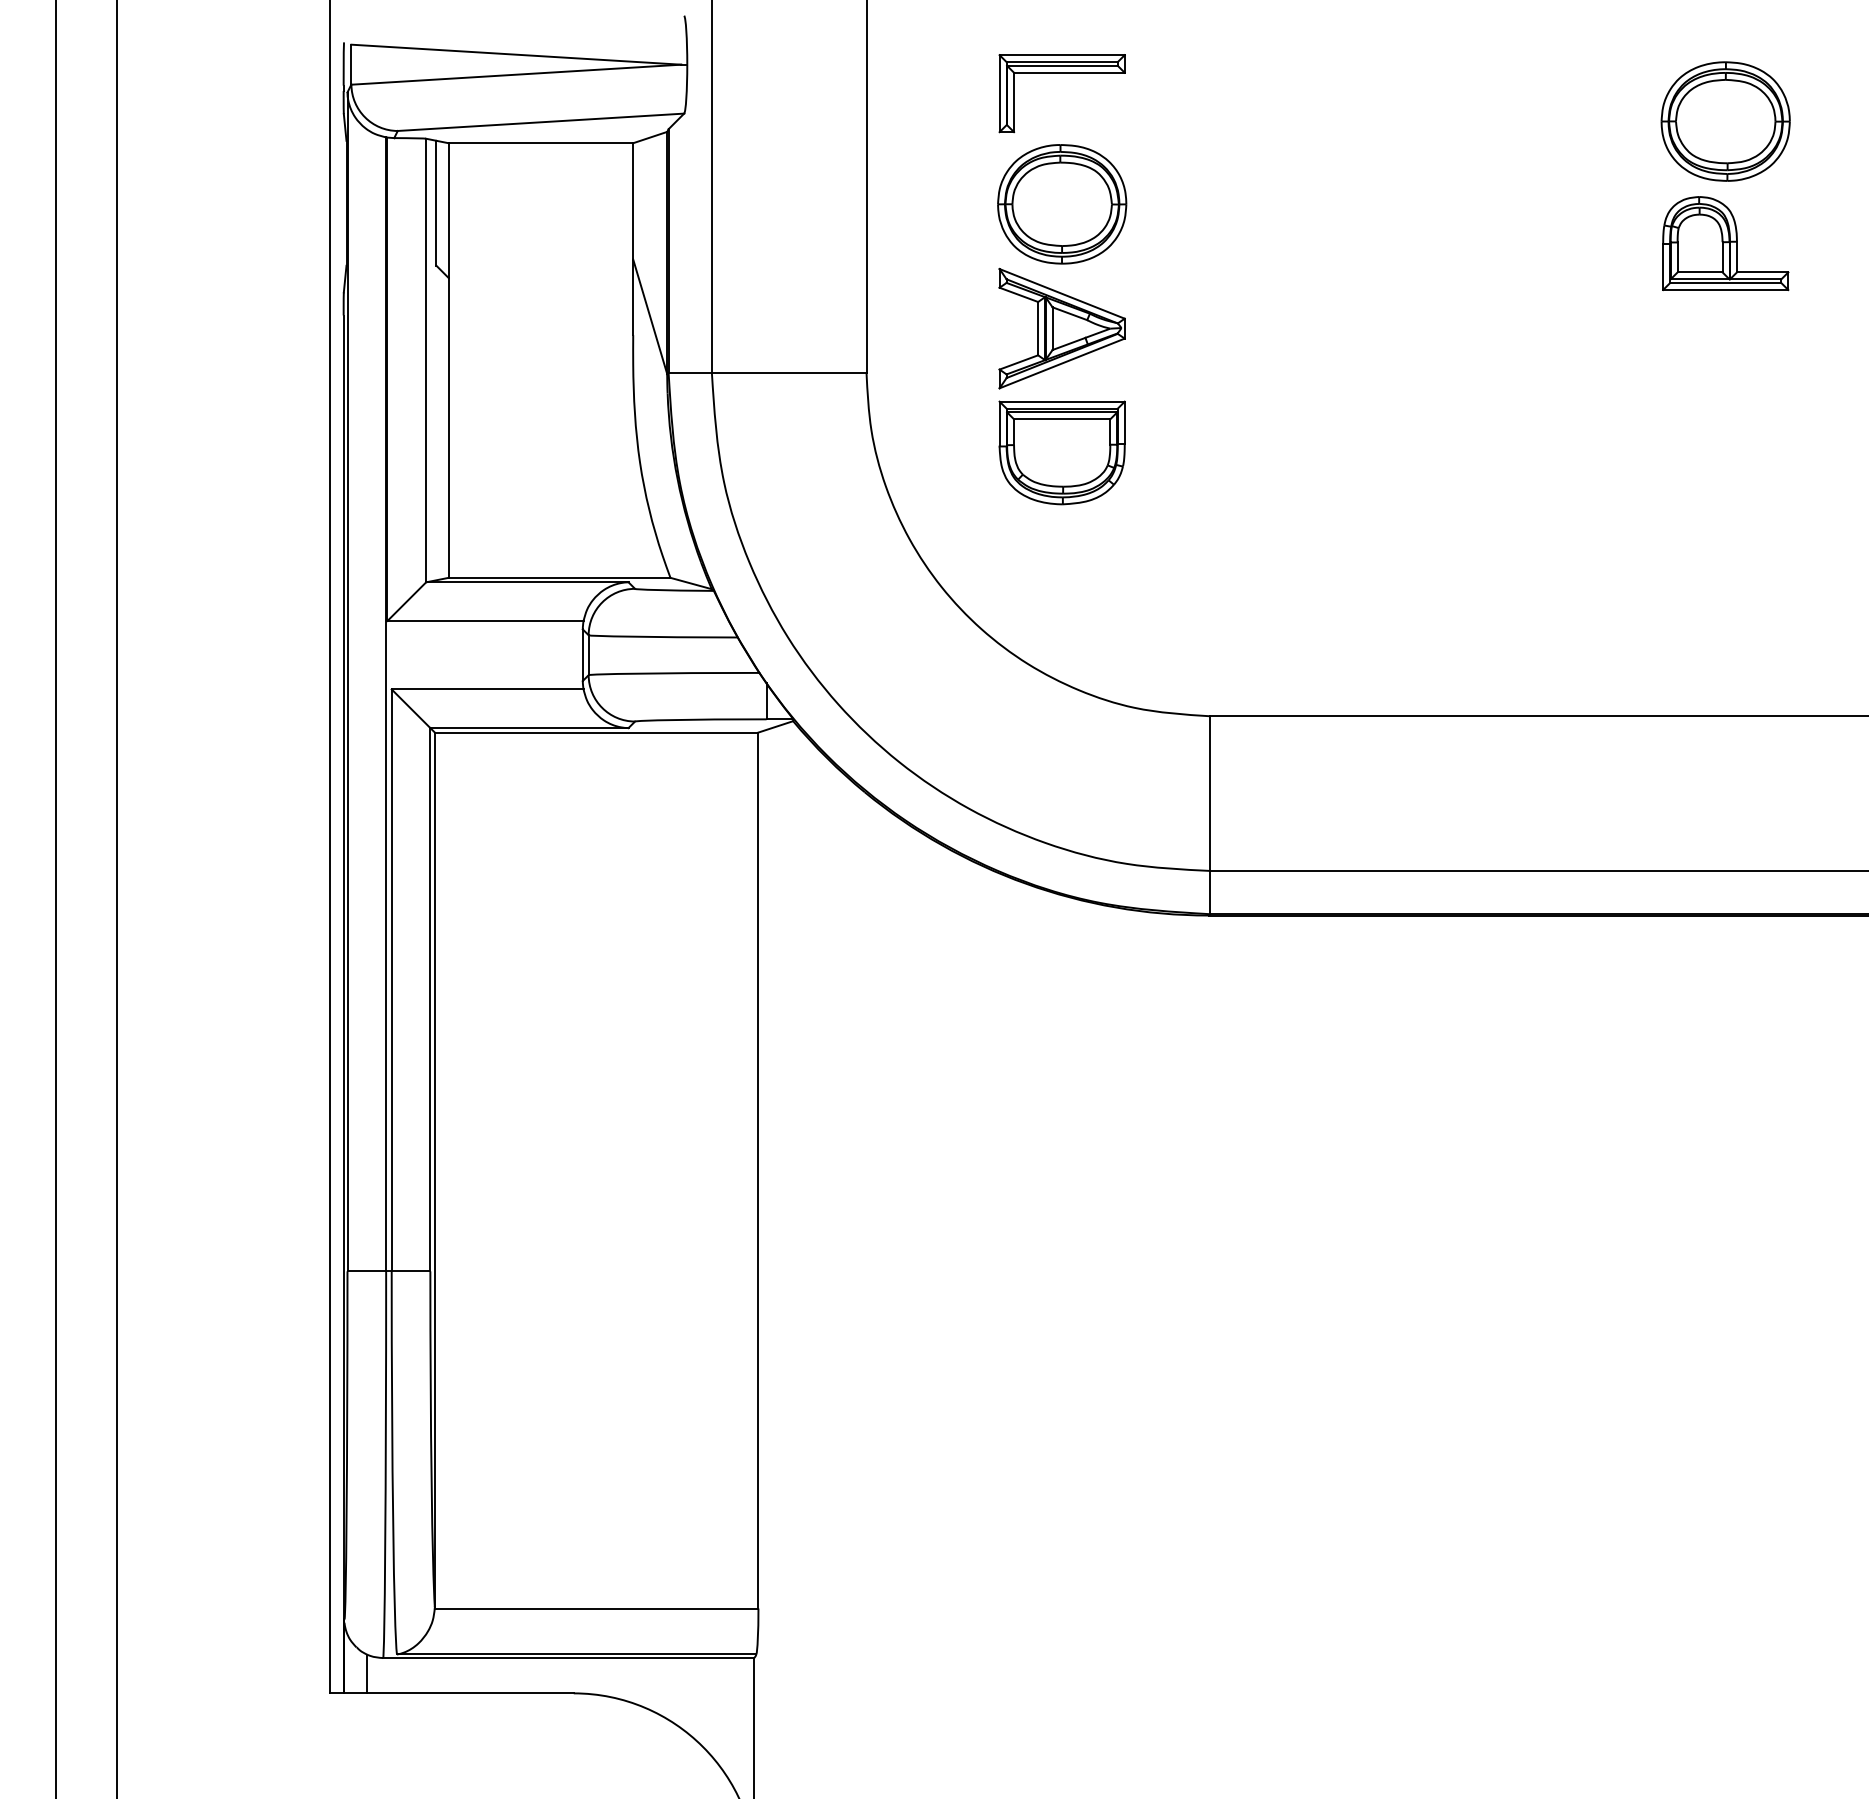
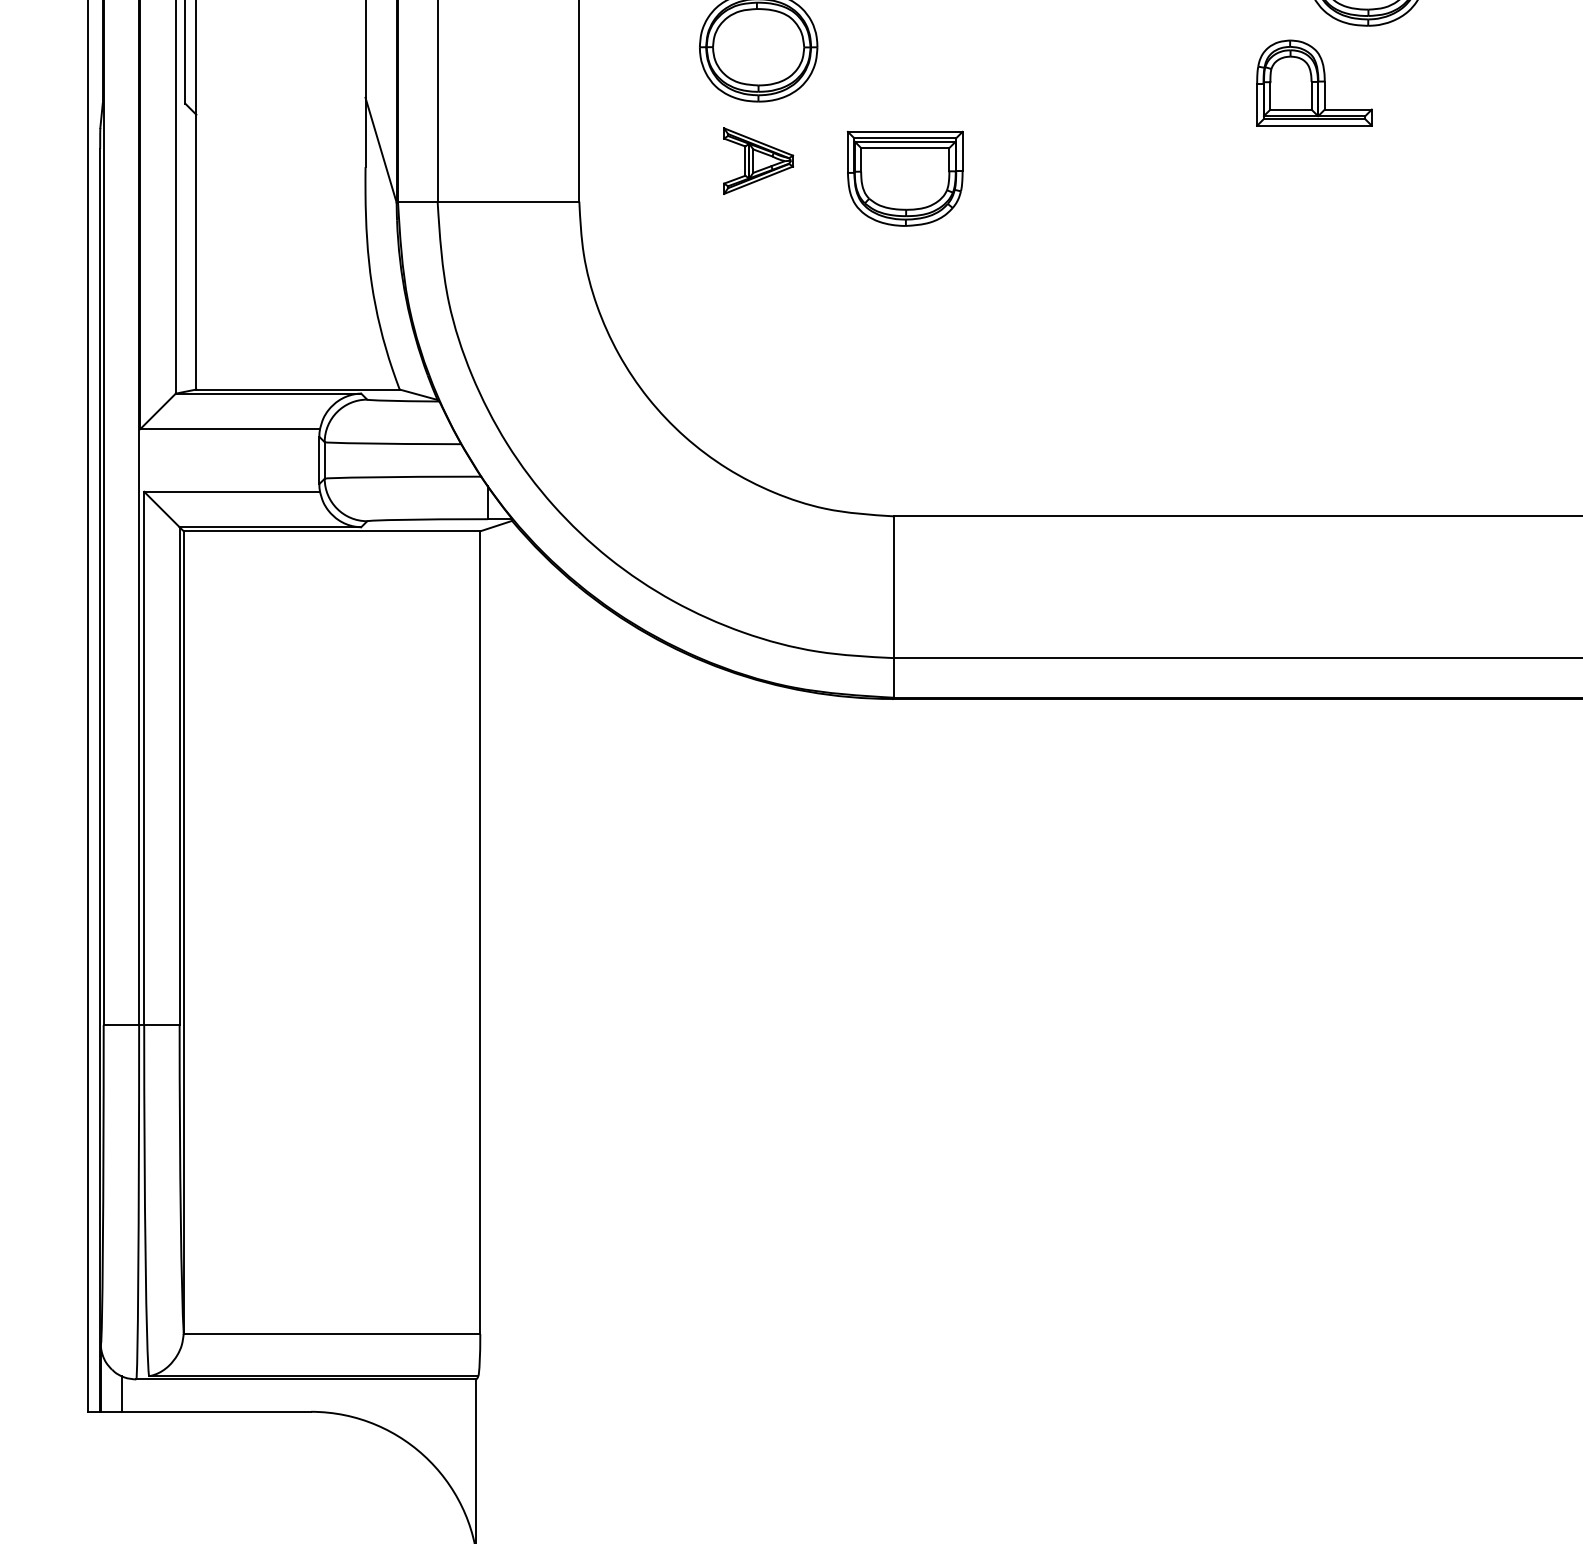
part: (1725, 243) -> (1314, 83), moved
part: (1061, 328) -> (758, 161), size x0.6
part: (1061, 452) -> (904, 178), moved

